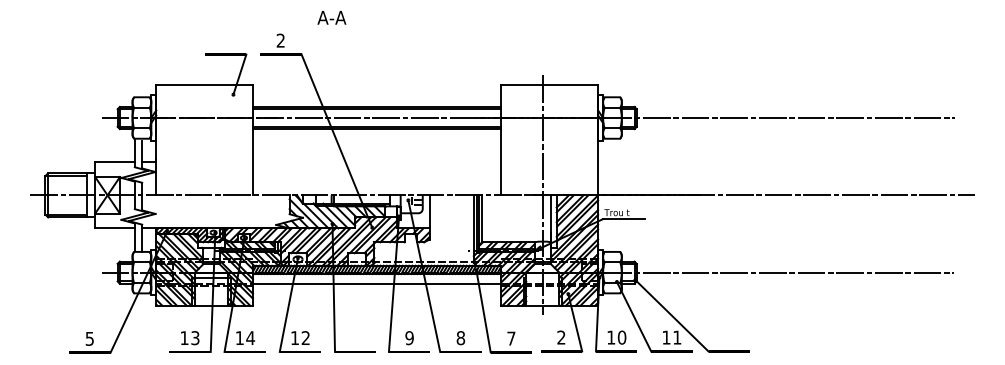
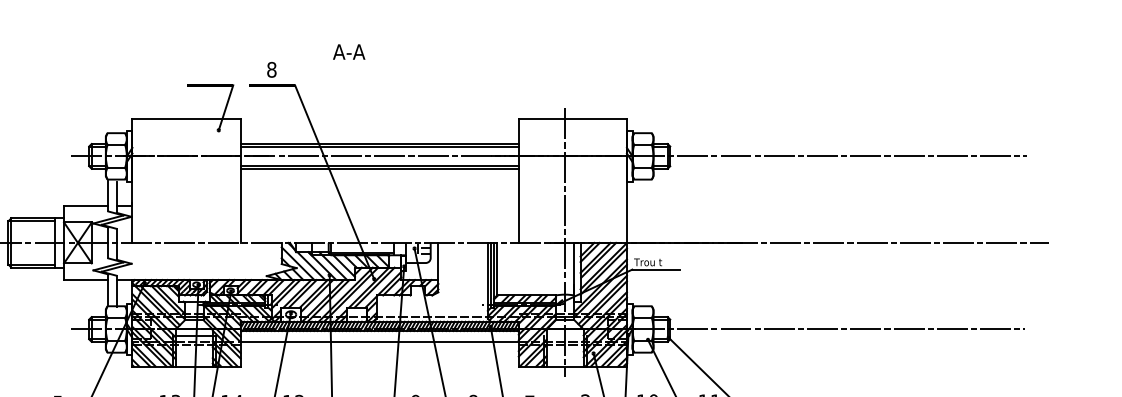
text: (331, 17) -> (348, 51), moved
text: (280, 40) -> (271, 69), 2 -> 8

